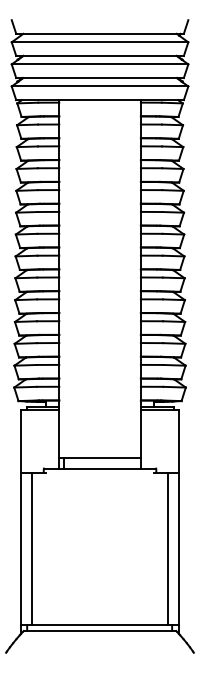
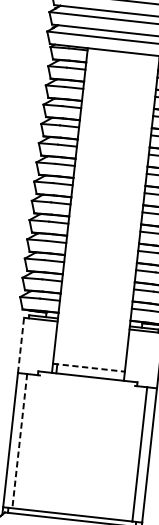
line: (21, 441) -> (21, 345), solid -> dashed
line: (100, 458) -> (89, 367), solid -> dashed
line: (31, 549) -> (19, 441), solid -> dashed

